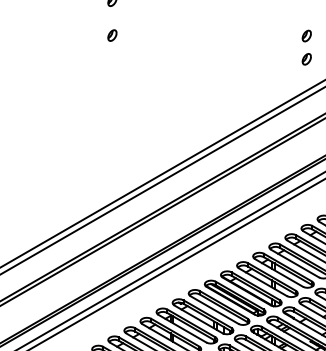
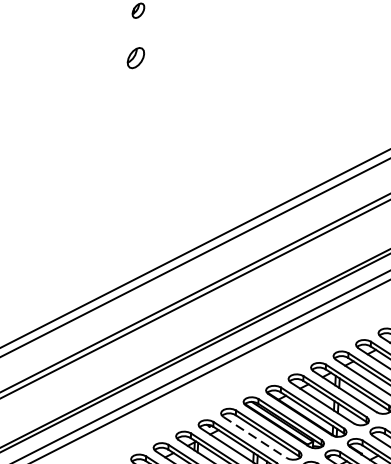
part: (112, 35) -> (136, 57), size x1.4
line: (214, 310) -> (254, 438), solid -> dashed

